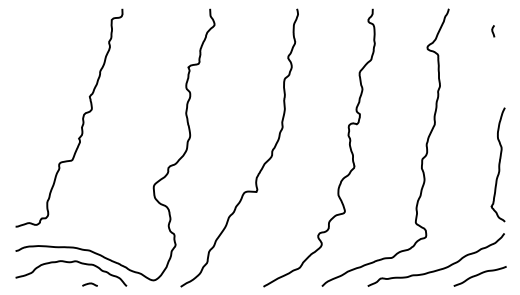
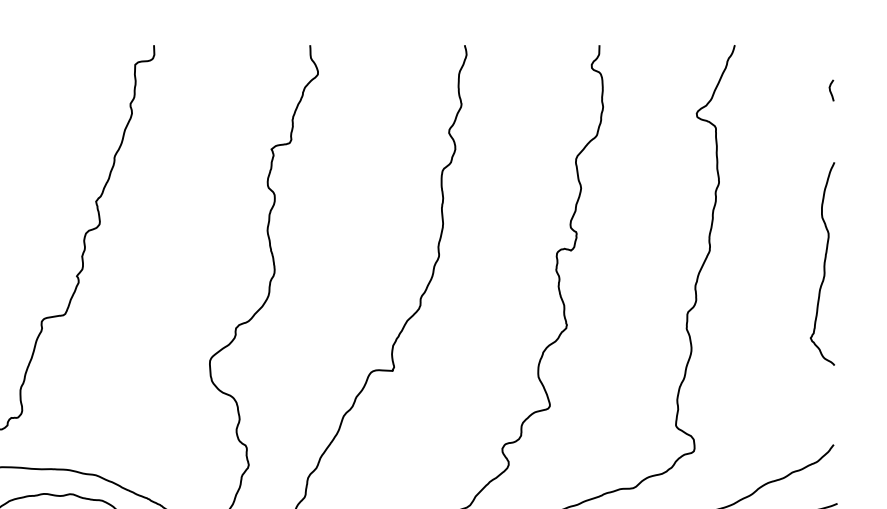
curve: (493, 31) -> (831, 90), moved
curve: (498, 164) -> (823, 263), moved

